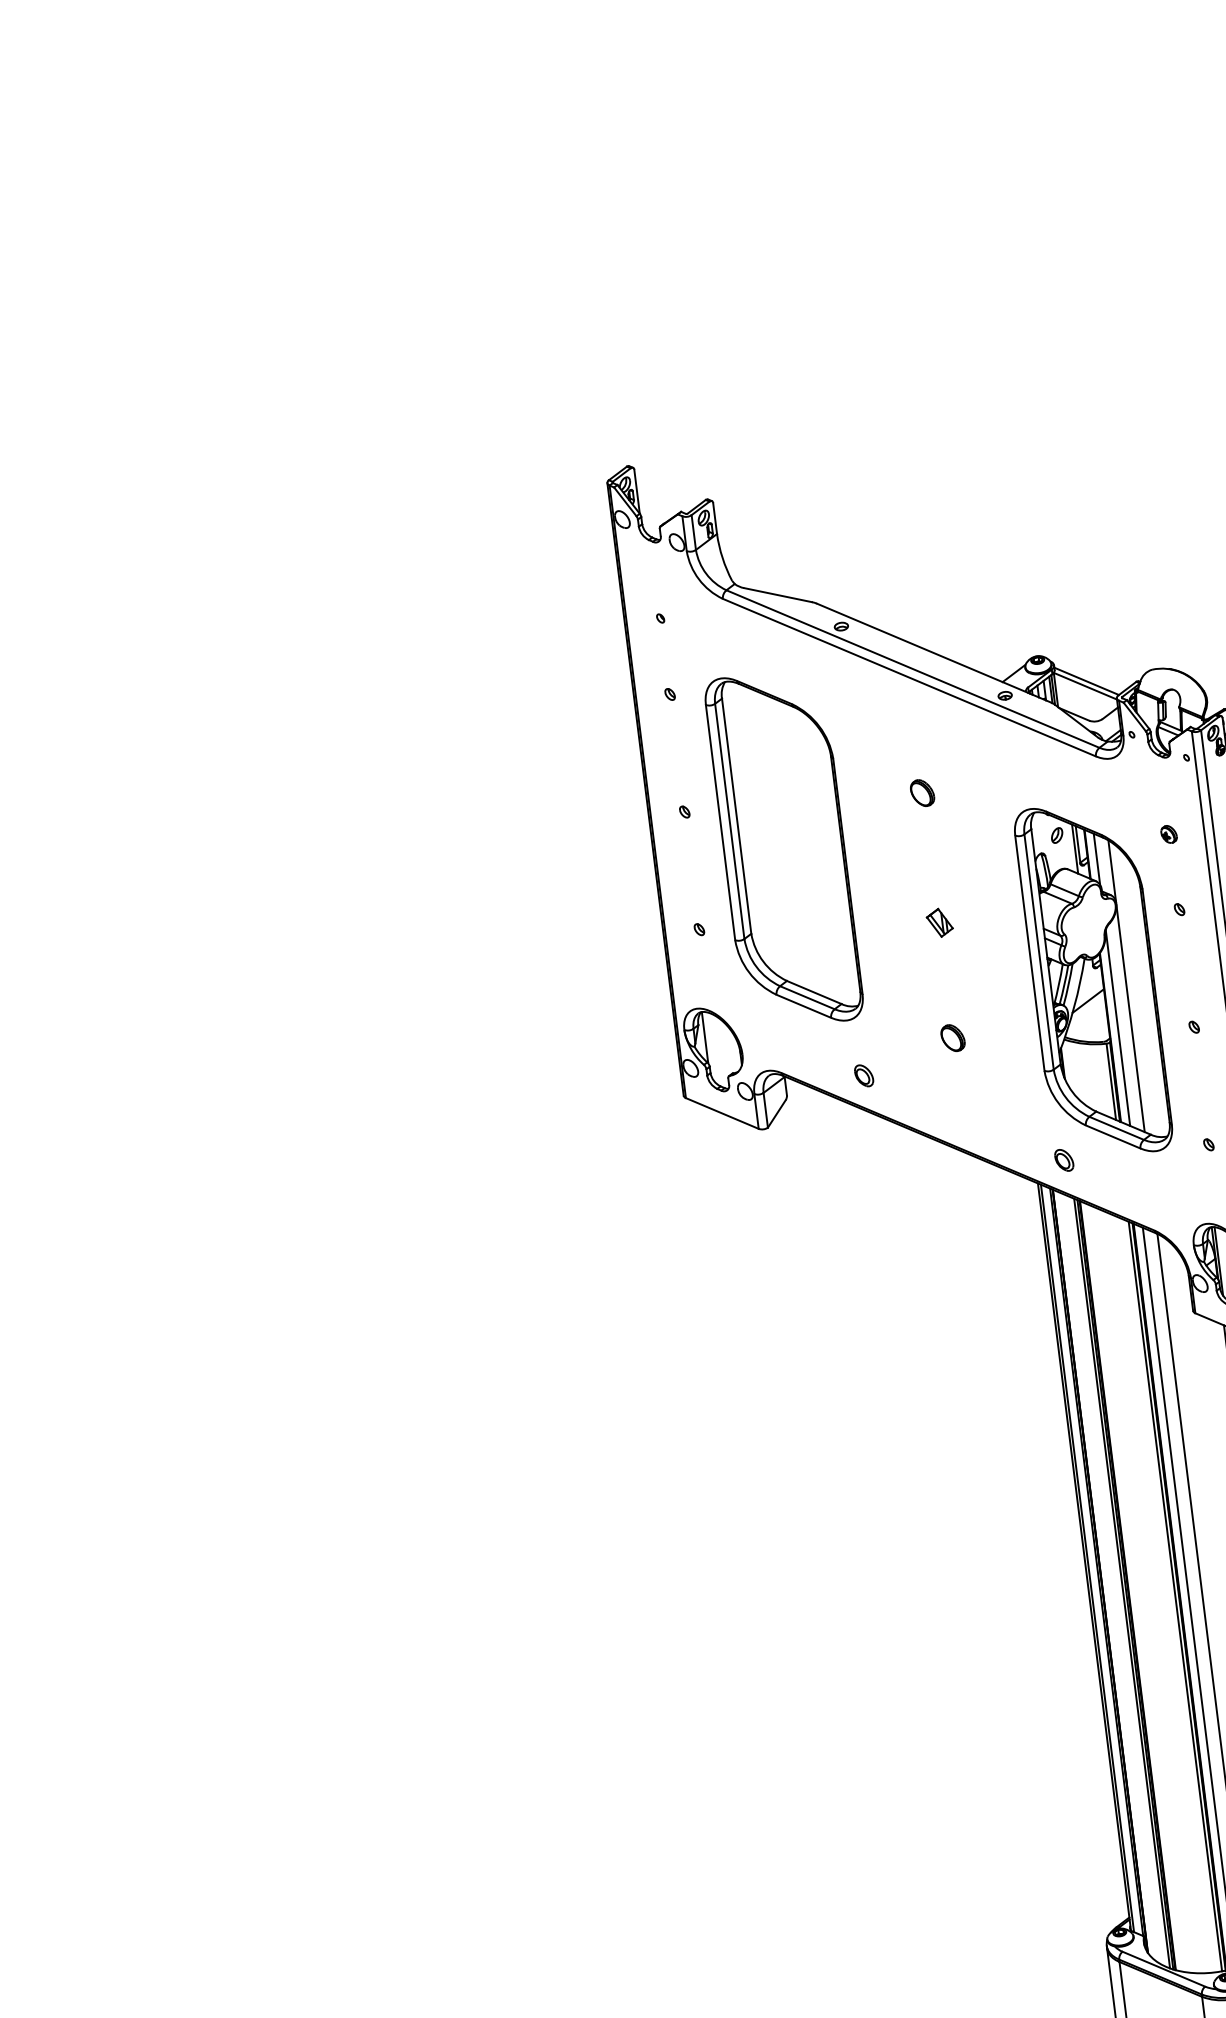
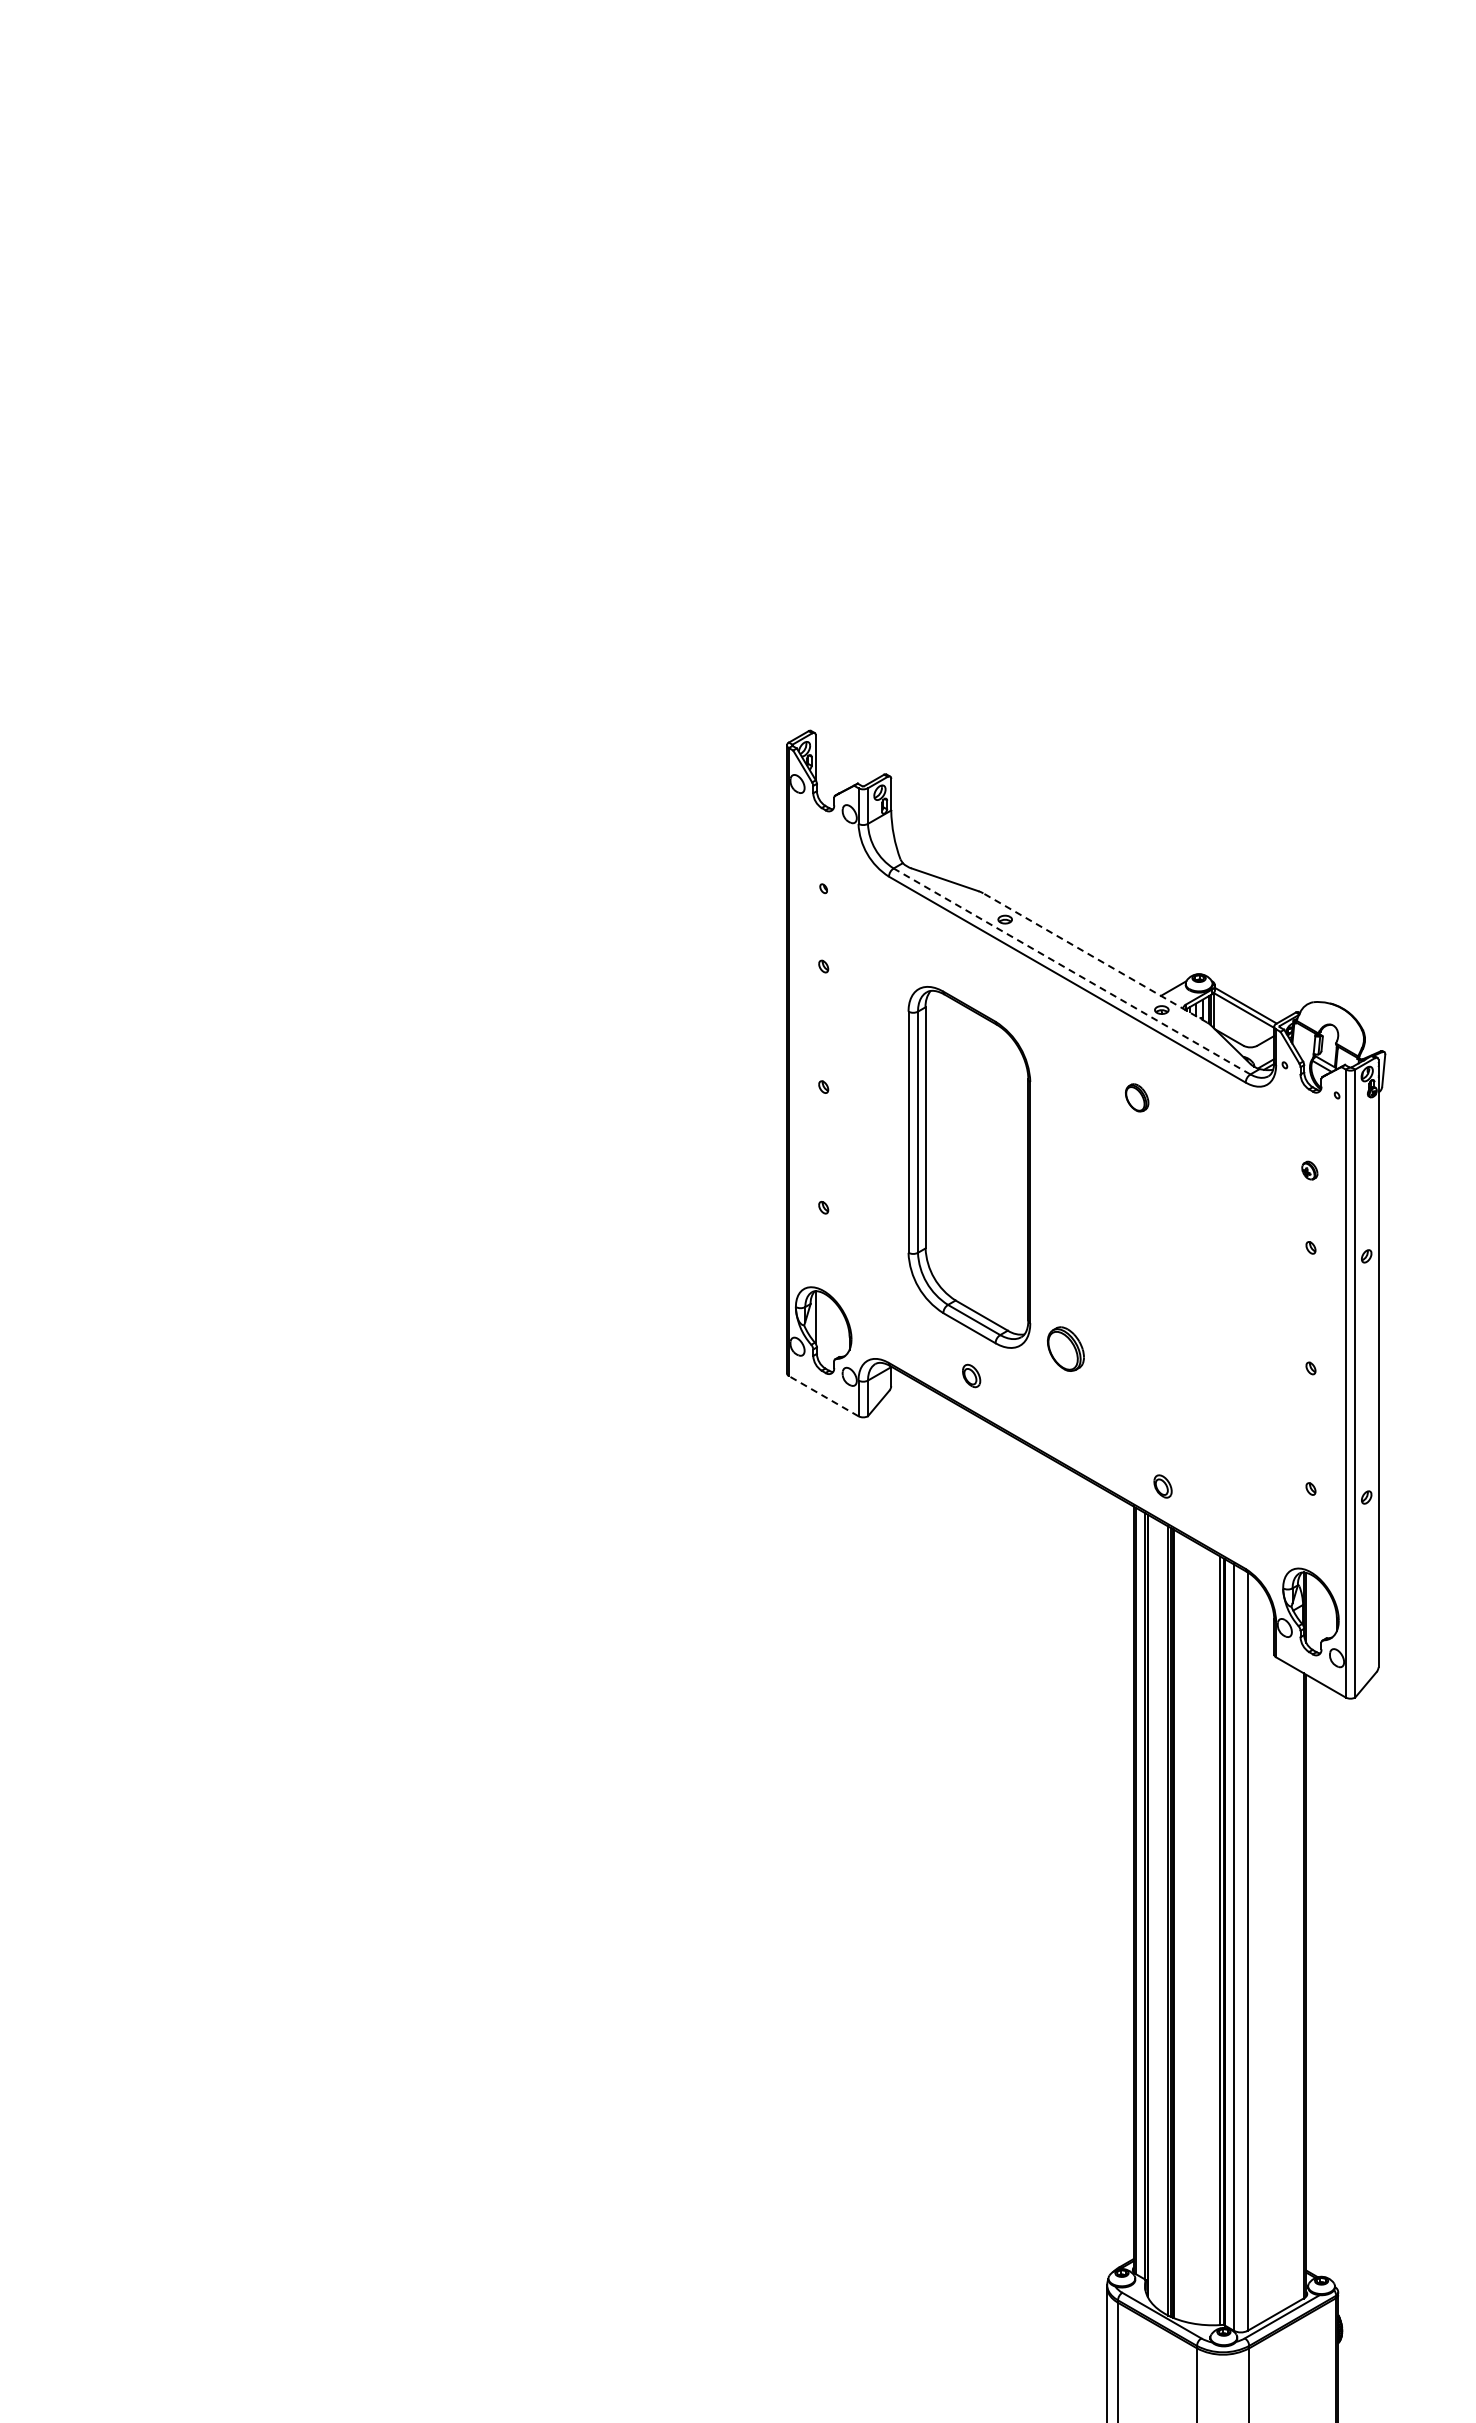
line: (933, 652) -> (1094, 957), solid -> dashed
line: (913, 669) -> (1072, 971), solid -> dashed
part: (922, 792) -> (1137, 1097), moved
part: (784, 849) -> (969, 1167), moved
part: (939, 922) -> (1066, 1230), removed
part: (1093, 979) -> (1215, 1307), removed
part: (953, 1037) -> (1066, 1348), size x1.6
line: (722, 1112) -> (823, 1395), solid -> dashed

